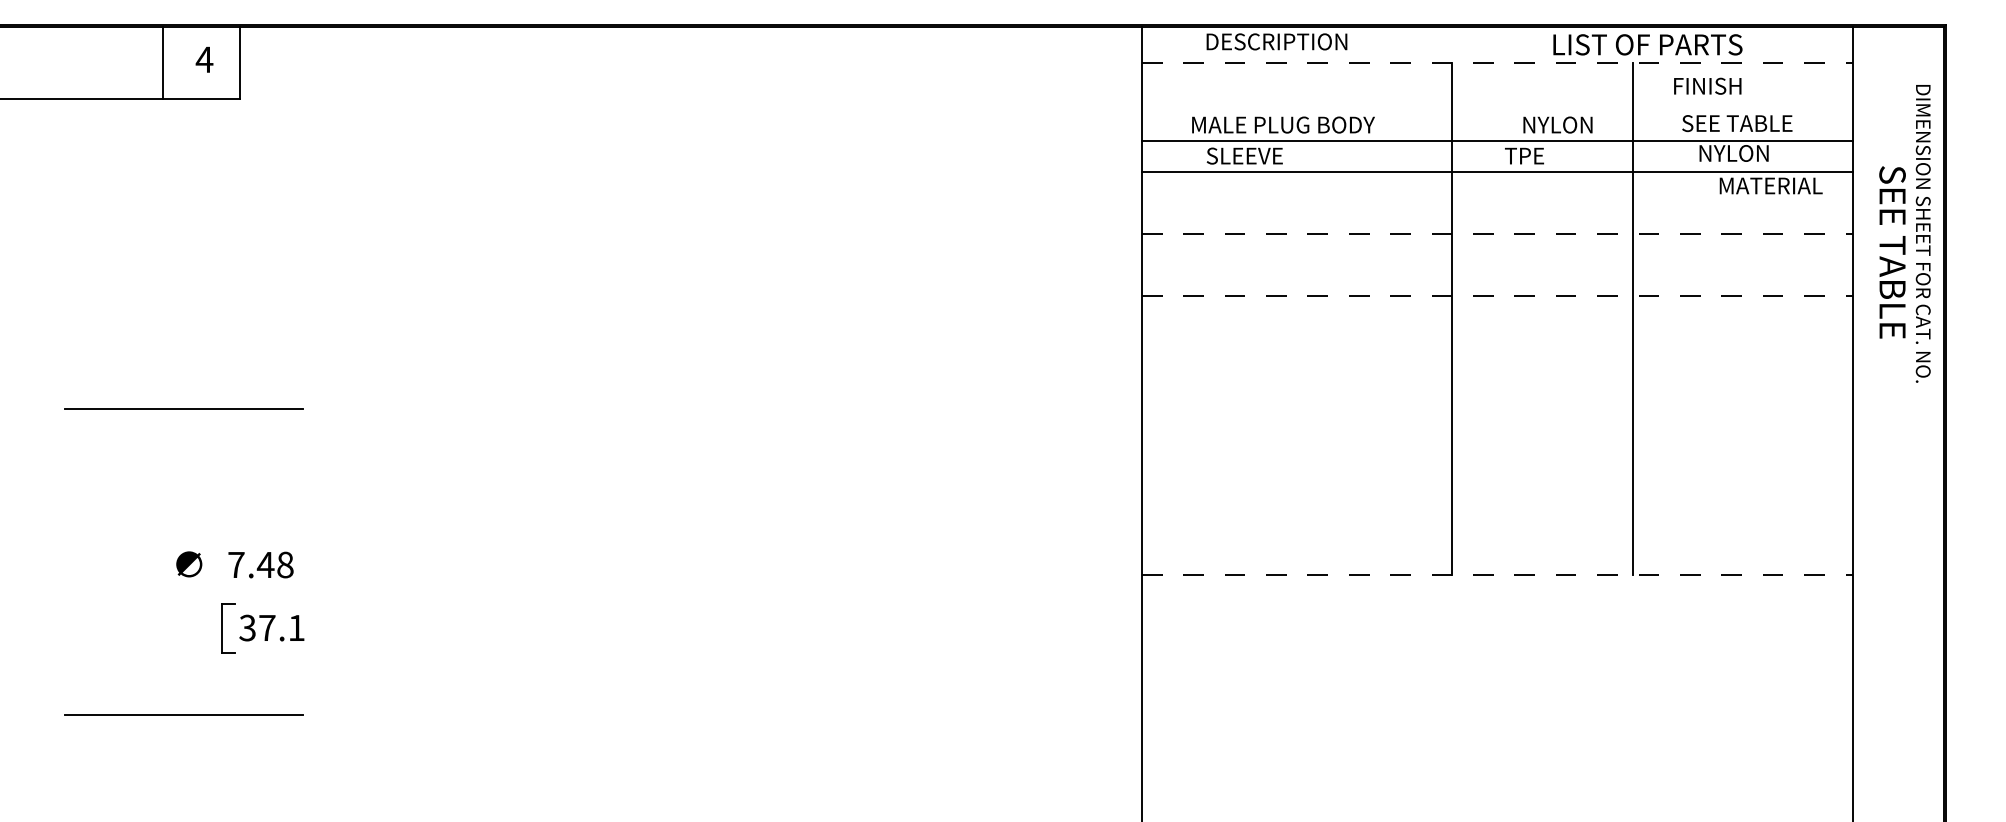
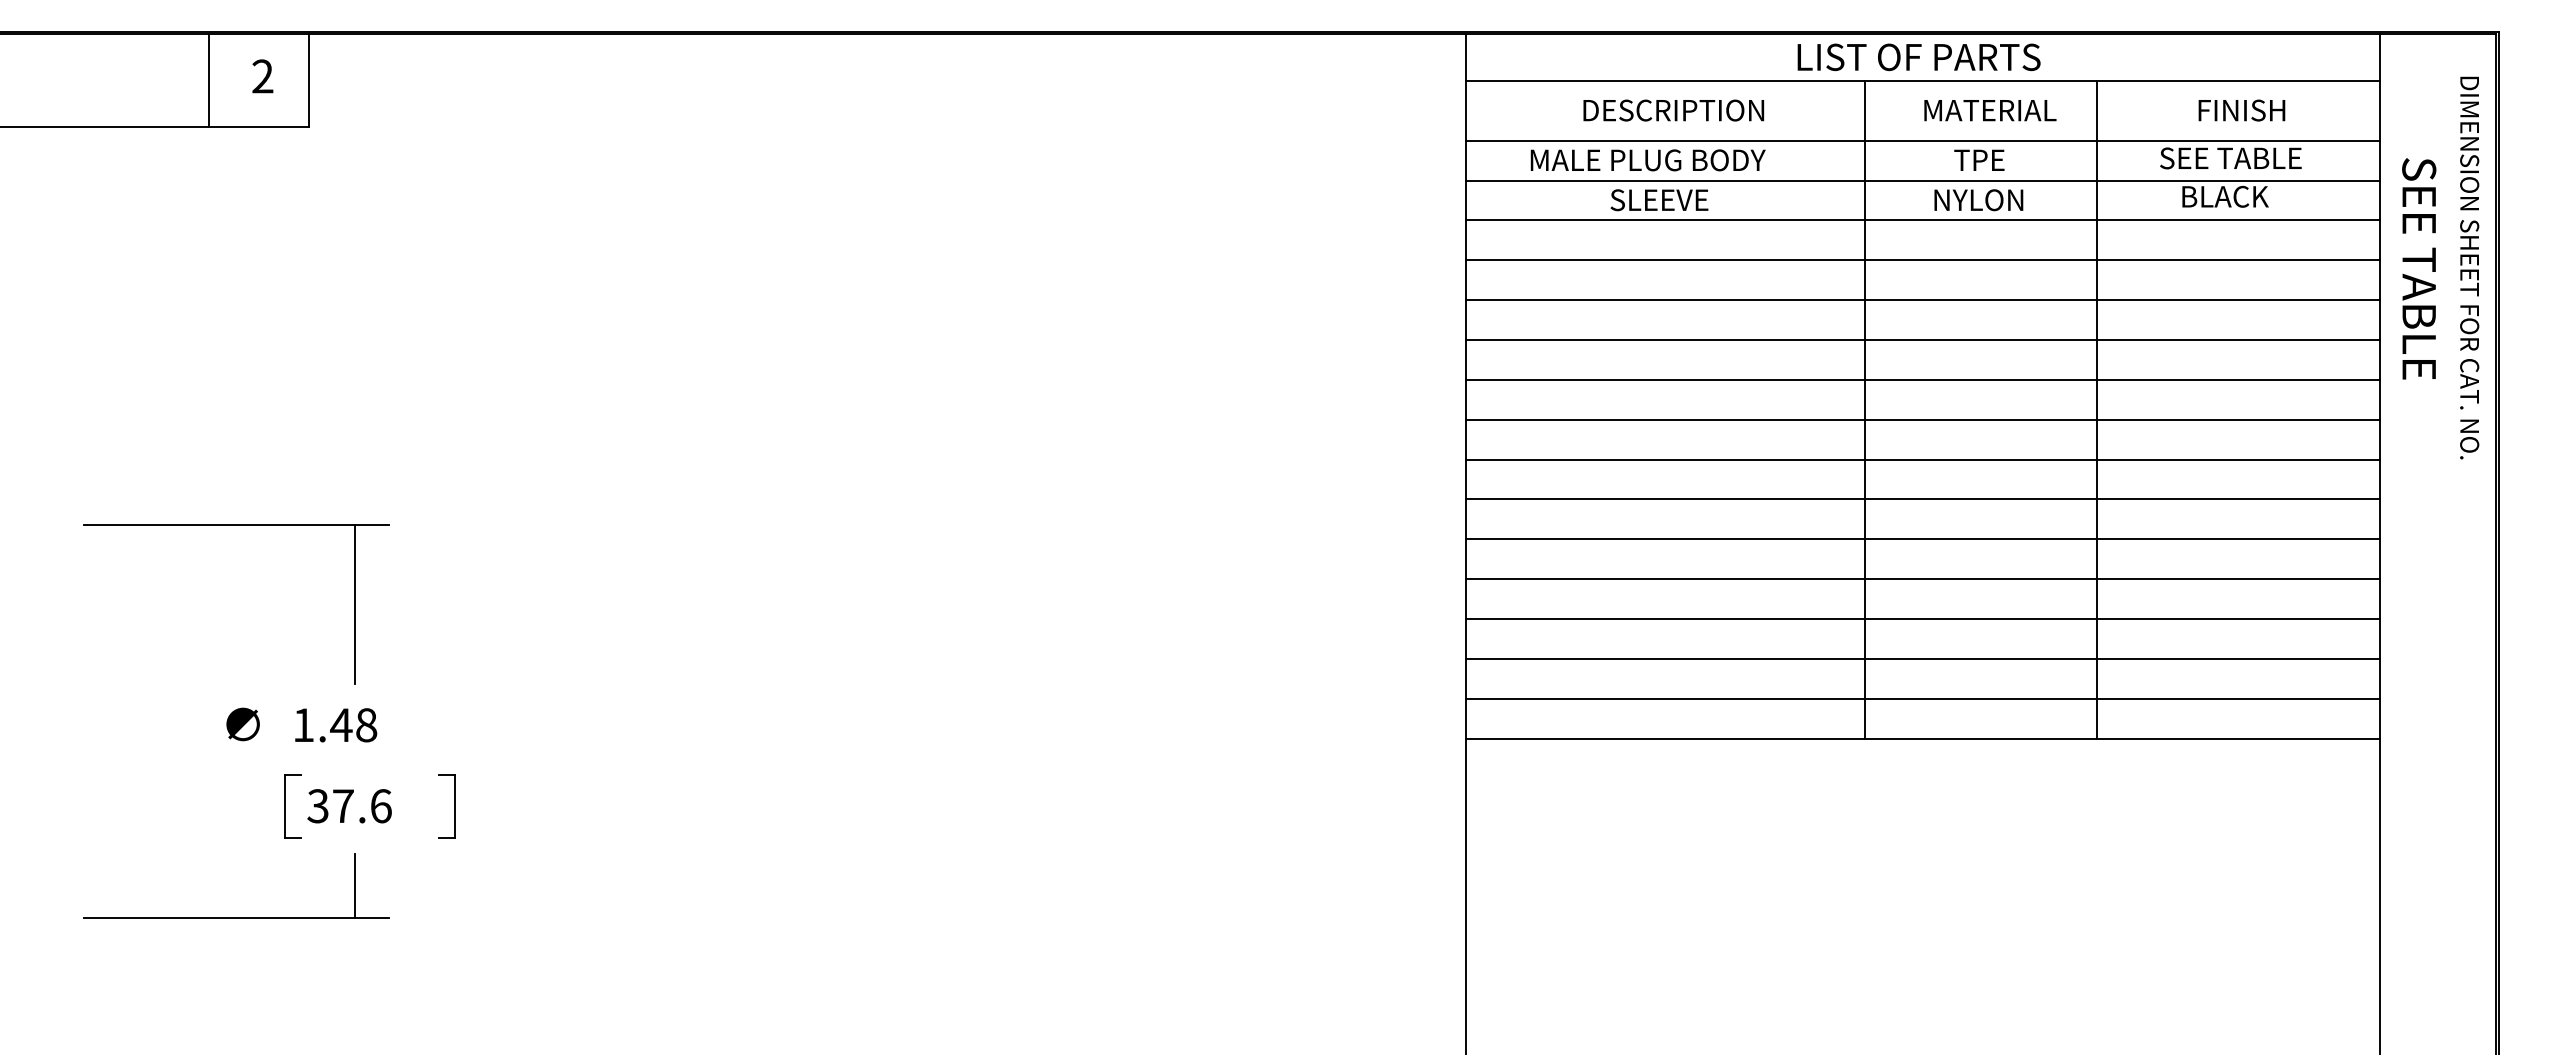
text: (1276, 41) -> (1673, 110), moved
text: (1647, 44) -> (1918, 57), moved
text: (204, 59) -> (262, 76), 4 -> 2
line: (1497, 62) -> (1923, 80), dashed -> solid
text: (1707, 86) -> (2241, 110), moved
line: (1497, 109) -> (1922, 140), added
text: (1557, 125) -> (1999, 160), NYLON -> TPE
text: (1734, 153) -> (2227, 196), NYLON -> BLACK
text: (1244, 156) -> (1659, 200), moved
text: (1539, 156) -> (1977, 200), TPE -> NYLON
text: (1771, 185) -> (1990, 110), moved
line: (1497, 203) -> (1922, 260), added
text: (1923, 233) -> (2469, 267), moved
line: (1497, 234) -> (1923, 300), dashed -> solid
text: (1892, 252) -> (2419, 268), moved
line: (1497, 265) -> (1922, 340), added
line: (1497, 295) -> (1923, 379), dashed -> solid
line: (1497, 326) -> (1922, 419), added
line: (1497, 358) -> (1922, 459), added
line: (1497, 389) -> (1922, 499), added
line: (1497, 420) -> (1922, 539), added
line: (1497, 451) -> (1922, 579), added
line: (276, 470) -> (355, 604), added
line: (1497, 482) -> (1922, 619), added
line: (1497, 513) -> (1922, 658), added
line: (1497, 544) -> (1922, 698), added
text: (236, 564) -> (303, 724), 7.48 -> 1.48
line: (1497, 575) -> (1923, 738), dashed -> solid
text: (297, 628) -> (381, 806), 37.1 -> 37.6
part: (353, 628) -> (454, 806), added
line: (276, 690) -> (355, 886), added

